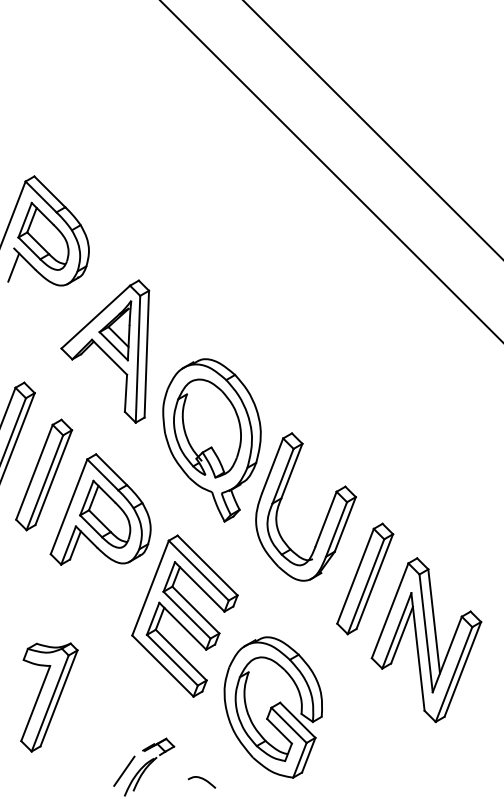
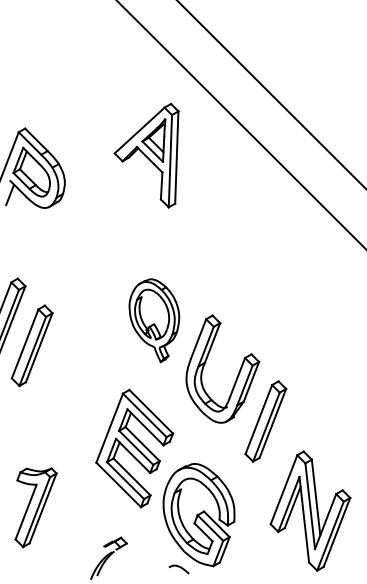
part: (105, 351) -> (146, 155), moved
part: (211, 440) -> (154, 320), size x0.7
part: (100, 509) -> (73, 370), removed
part: (426, 640) -> (310, 511), moved
line: (124, 770) -> (90, 560), removed
curve: (203, 780) -> (180, 568), moved

